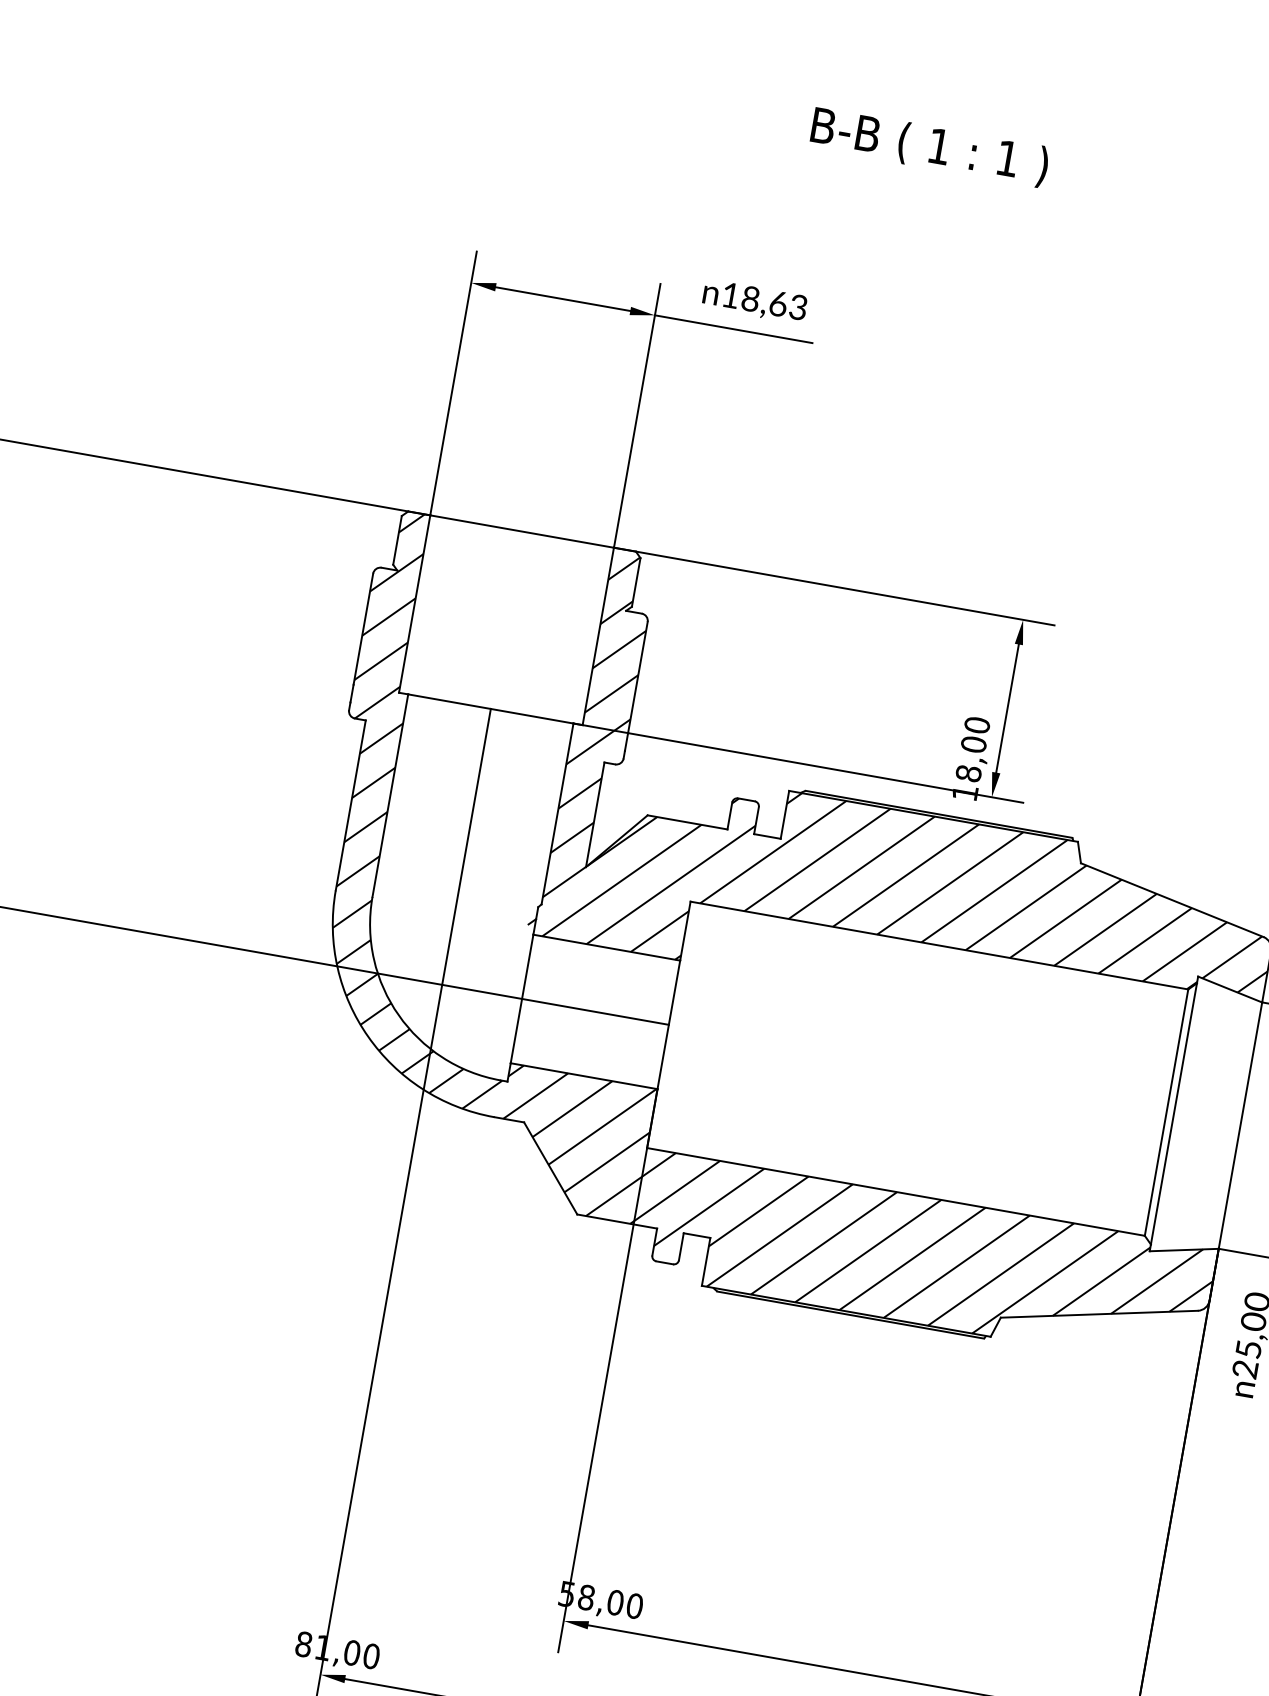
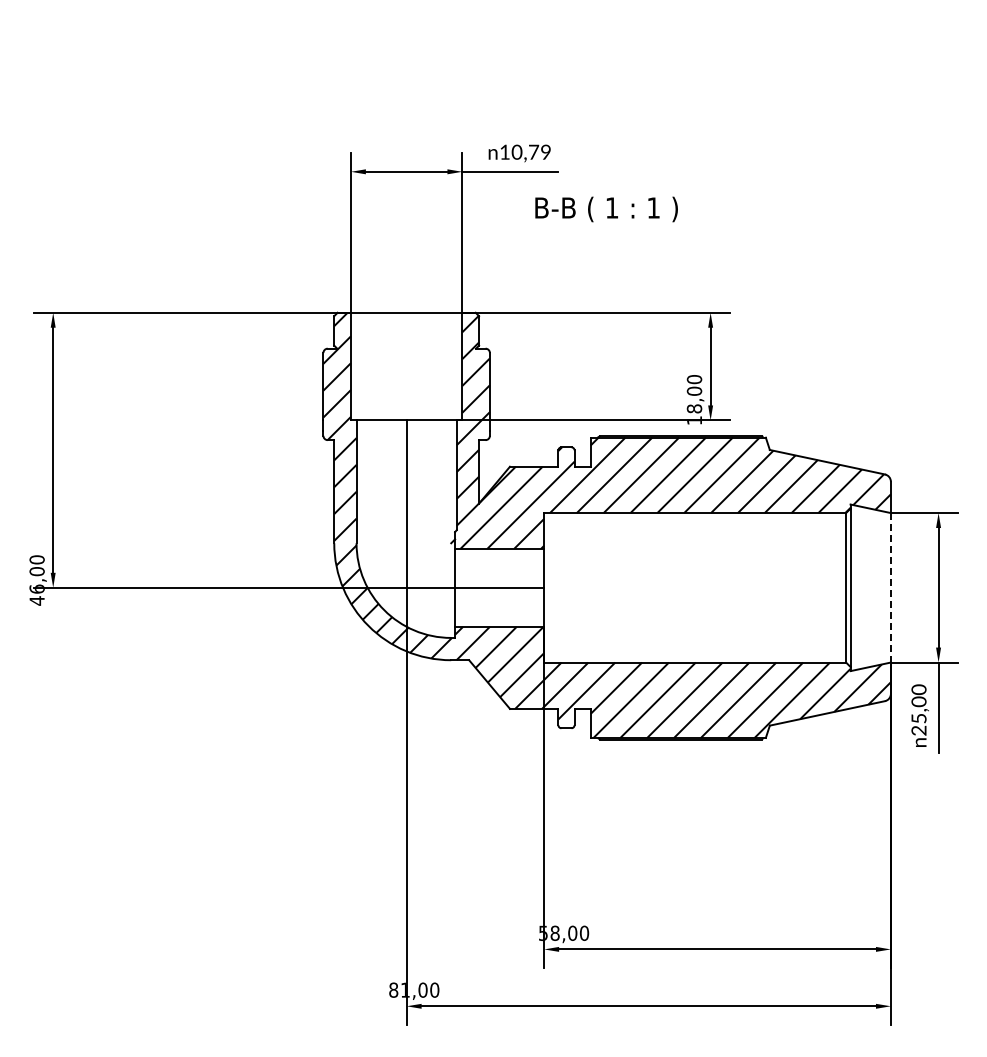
text: (929, 147) -> (606, 209), moved
text: (773, 301) -> (530, 151), 18,63 -> 10,79
line: (1239, 1125) -> (890, 587), solid -> dashed

